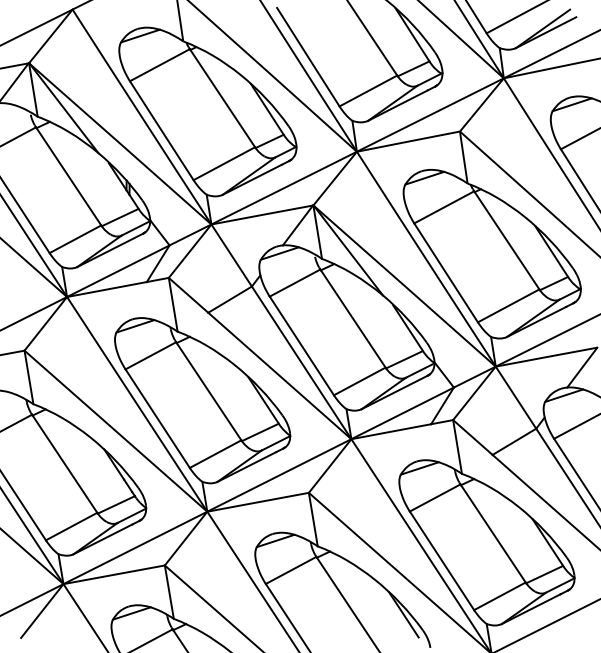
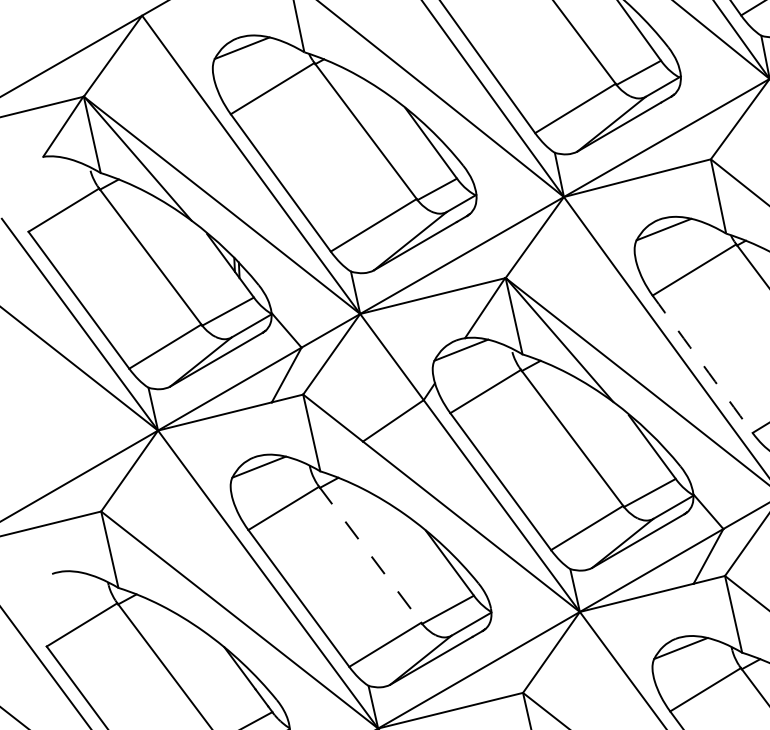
arc: (446, 272) -> (703, 363), solid -> dashed
line: (208, 391) -> (369, 555), solid -> dashed

